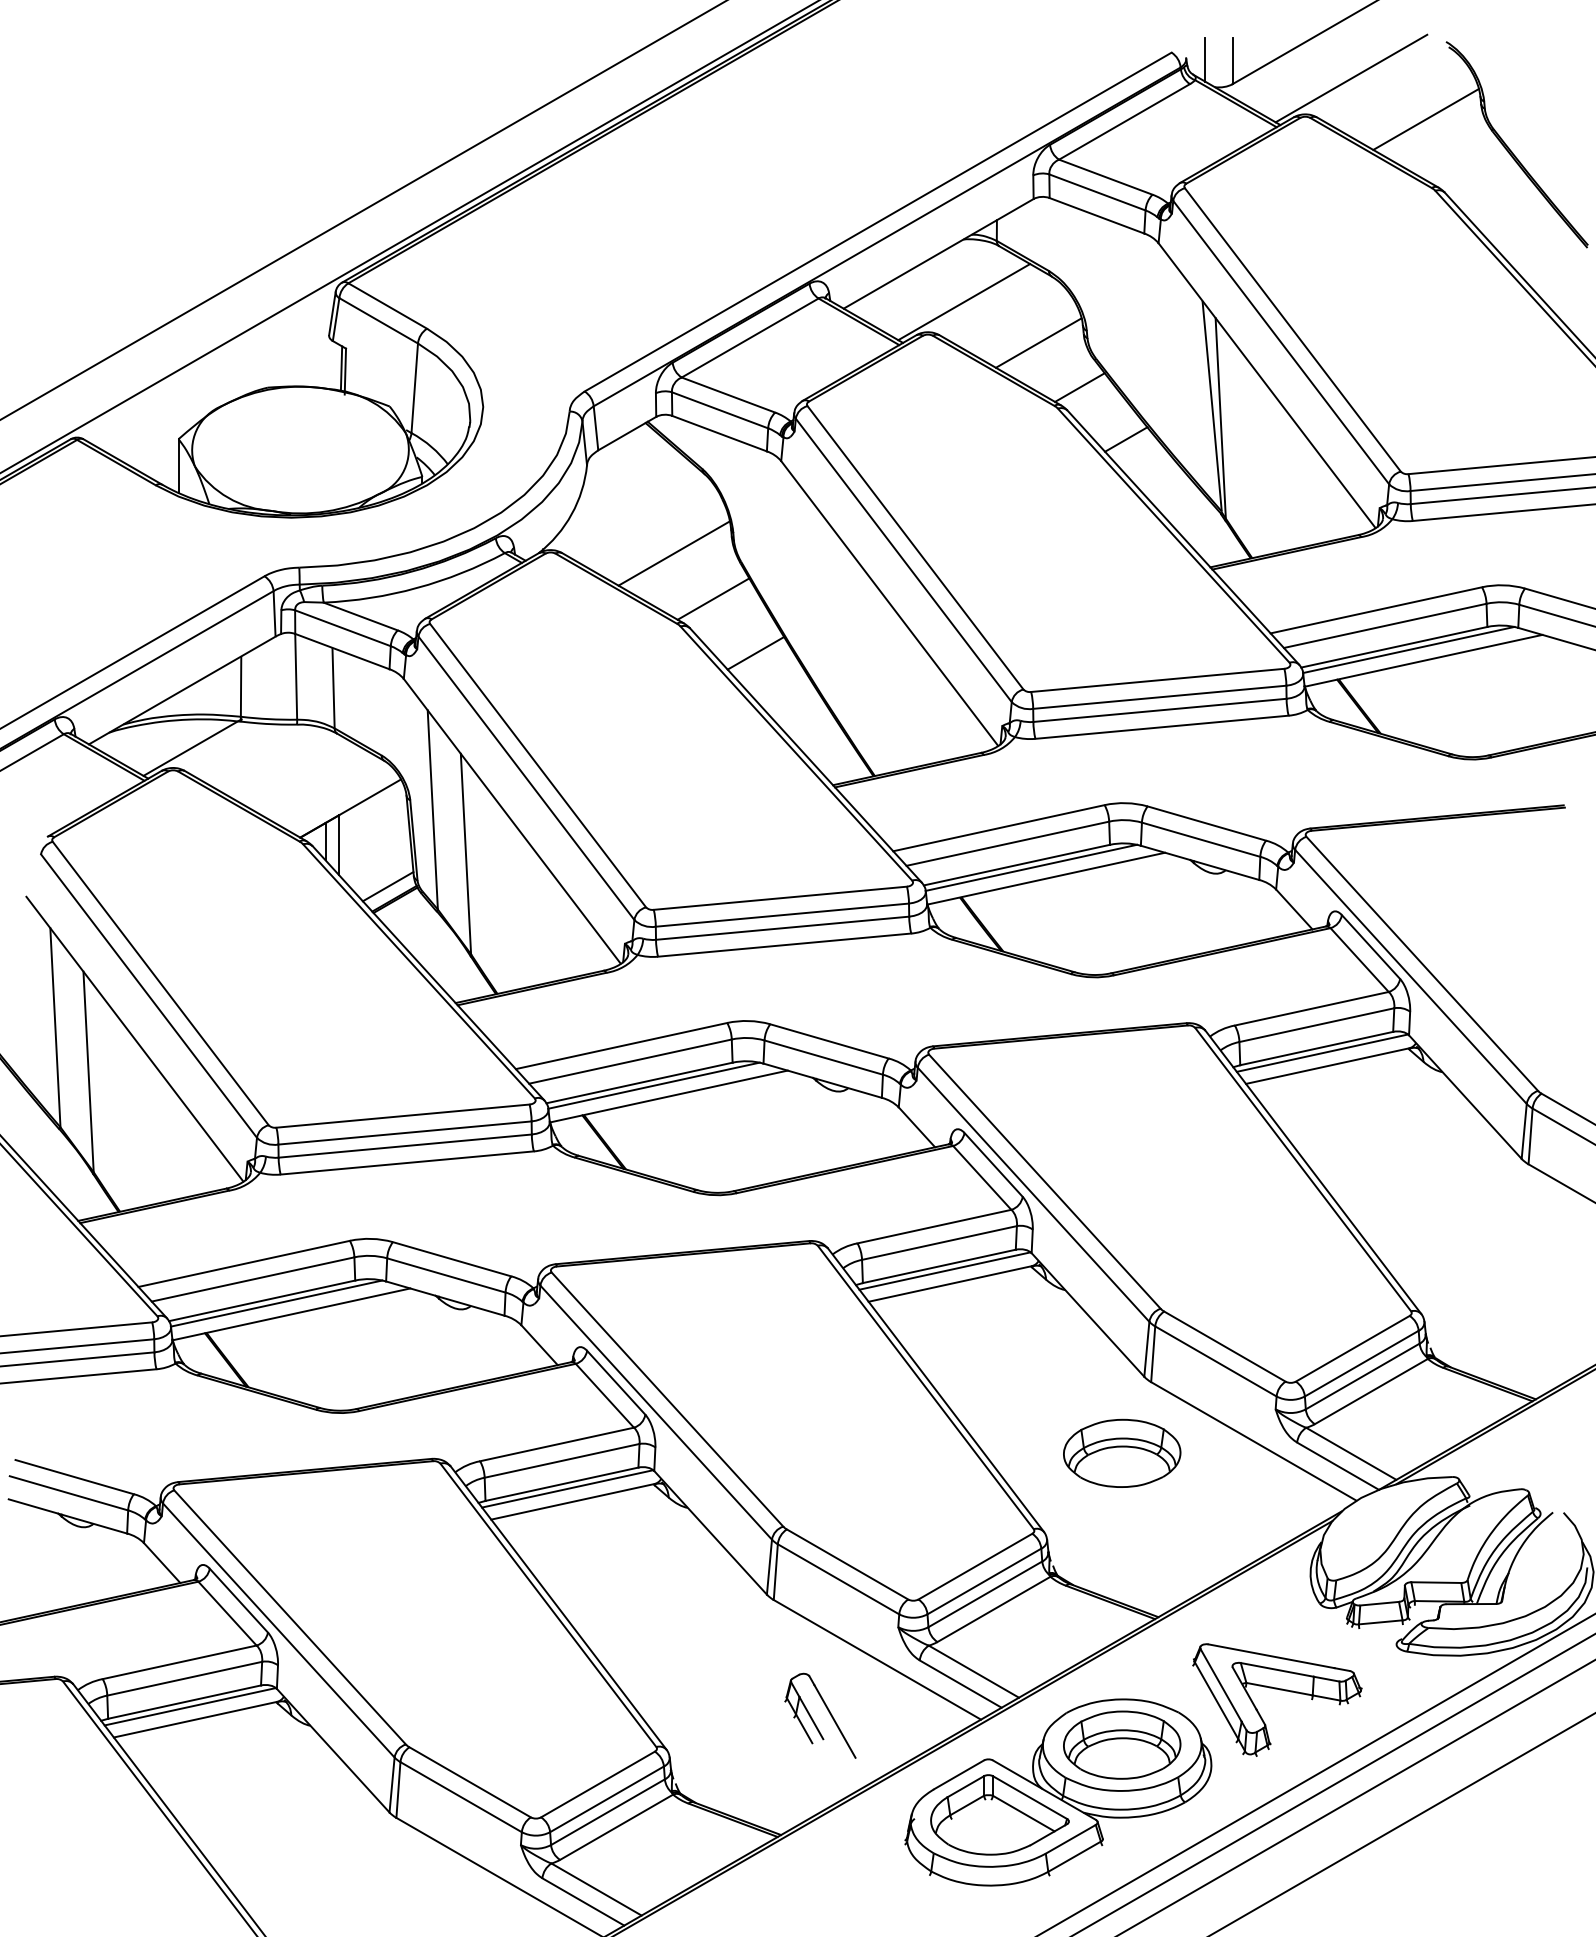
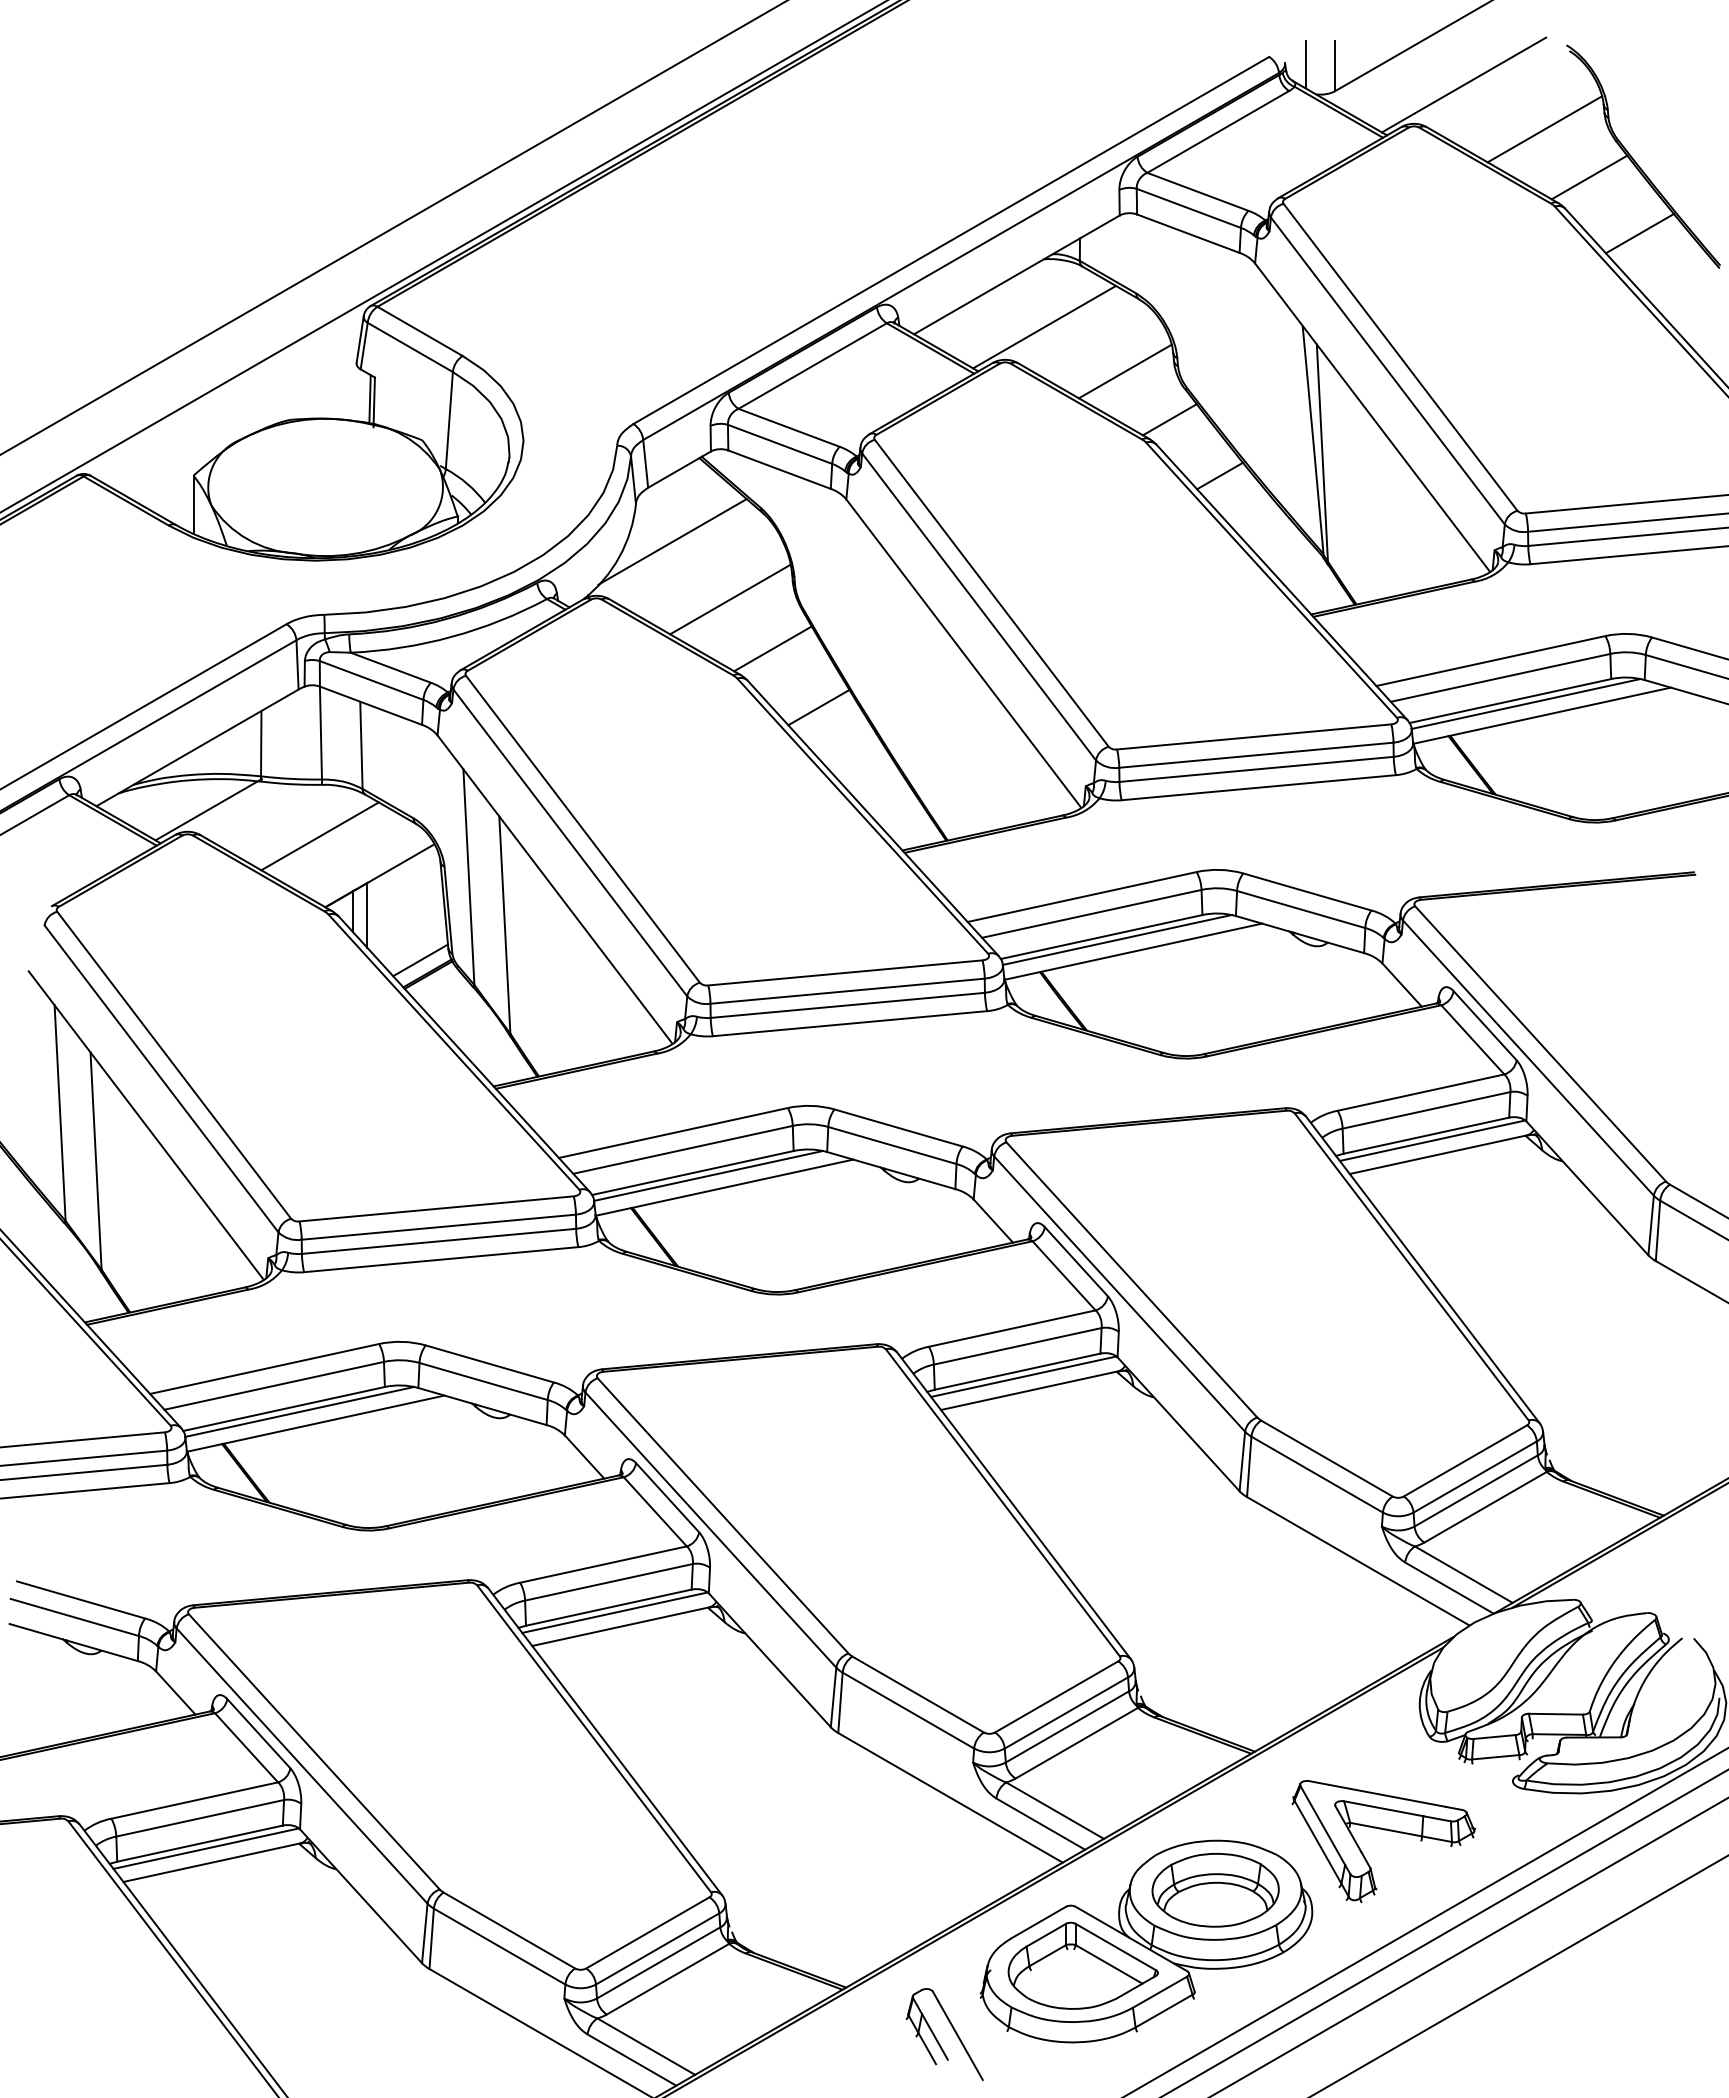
line: (1467, 163) -> (1589, 177), added
line: (1513, 215) -> (1639, 233), added
line: (620, 499) -> (672, 541), added
line: (294, 772) -> (319, 836), added
part: (1122, 1453) -> (1215, 1574), removed
part: (812, 1718) -> (936, 2037), moved

